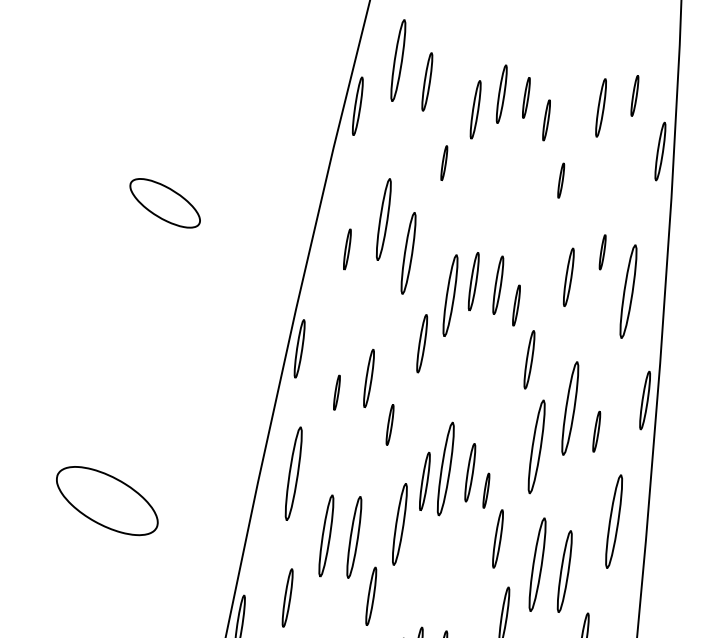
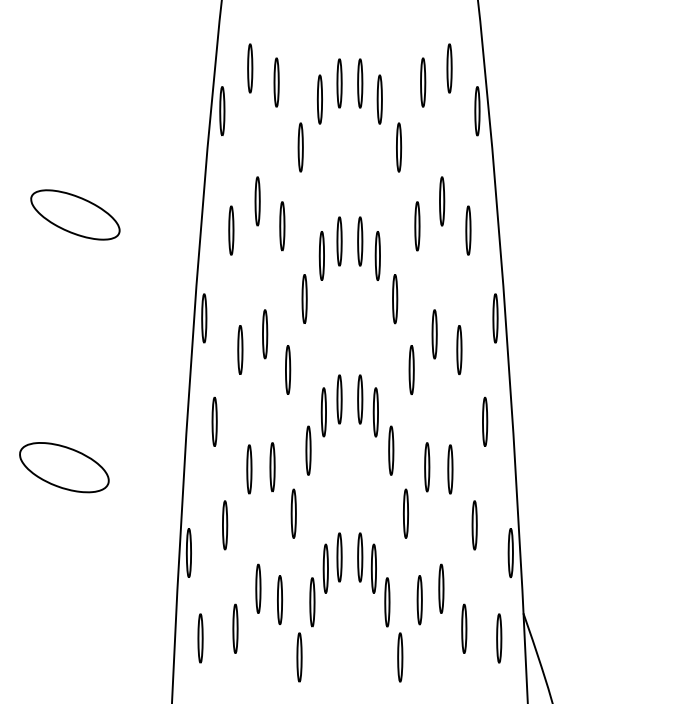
part: (398, 60) -> (250, 68), size x0.71
part: (634, 95) -> (449, 68), size x1.43
part: (526, 97) -> (360, 83), size x1.43
part: (546, 120) -> (379, 99), size x1.43
part: (444, 163) -> (300, 147), size x1.67
part: (561, 180) -> (399, 147), size x1.67
part: (165, 202) -> (75, 214), size x1.43
part: (383, 219) -> (257, 201), size x0.71
part: (347, 249) -> (231, 230), size x1.43
part: (602, 252) -> (442, 201), size x1.67
part: (408, 253) -> (282, 226), size x0.71
part: (628, 291) -> (468, 230), size x0.62
part: (449, 295) -> (321, 255), size x0.71
part: (516, 304) -> (377, 255), size x1.43
part: (337, 392) -> (240, 349), size x1.67
part: (569, 408) -> (434, 334), size x0.62
part: (390, 424) -> (288, 369), size x1.43
part: (596, 432) -> (459, 350), size x1.43
part: (536, 446) -> (411, 369), size x0.62
part: (445, 469) -> (339, 399), size x0.62
part: (293, 472) -> (214, 421), size x0.62
part: (486, 490) -> (375, 412), size x1.67
part: (614, 520) -> (485, 421), size x0.62
part: (399, 524) -> (308, 450), size x0.71
part: (326, 536) -> (249, 469), size x0.71
part: (354, 537) -> (272, 467), size x0.71
part: (538, 565) -> (427, 467), size x0.62
part: (564, 571) -> (450, 469), size x0.71

